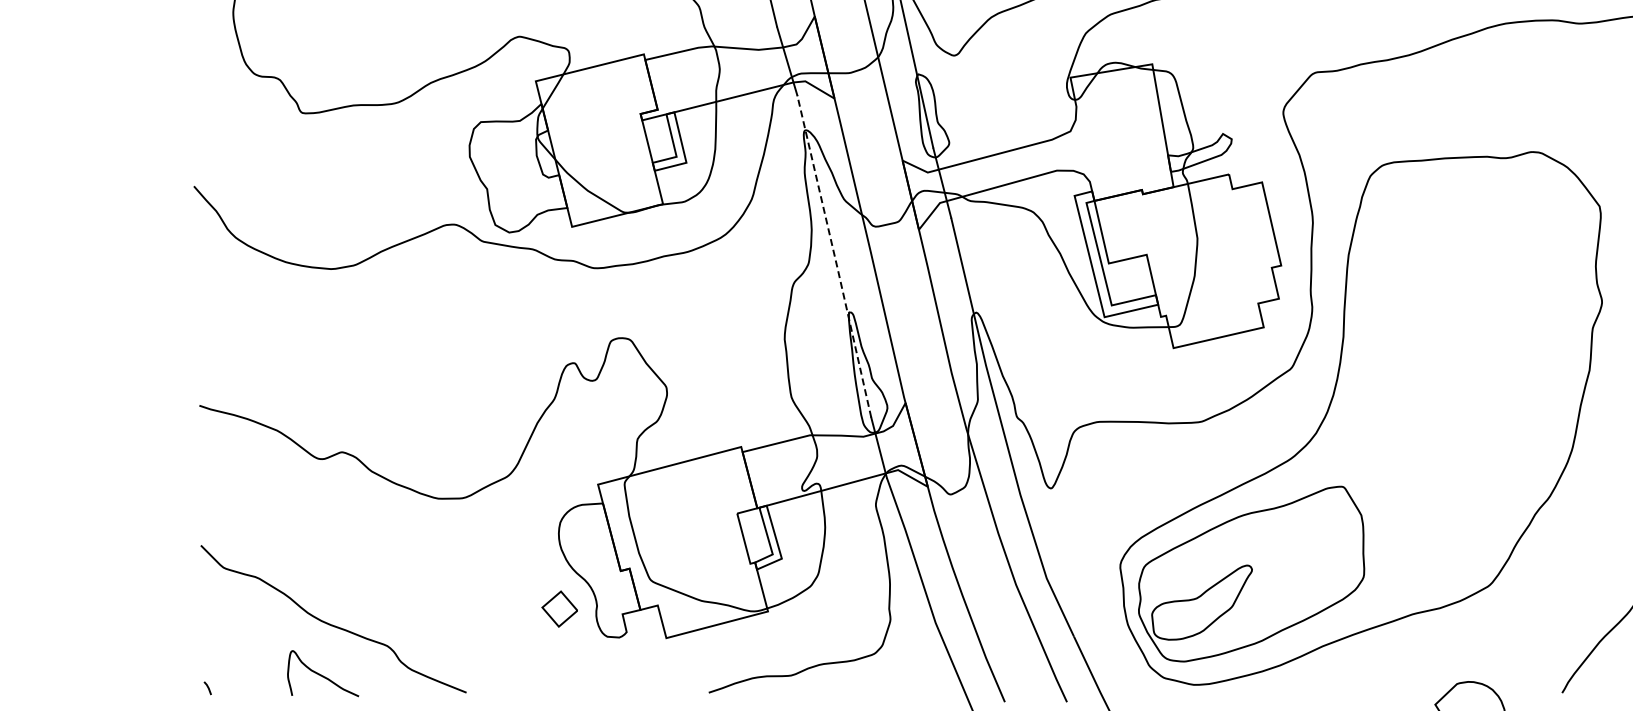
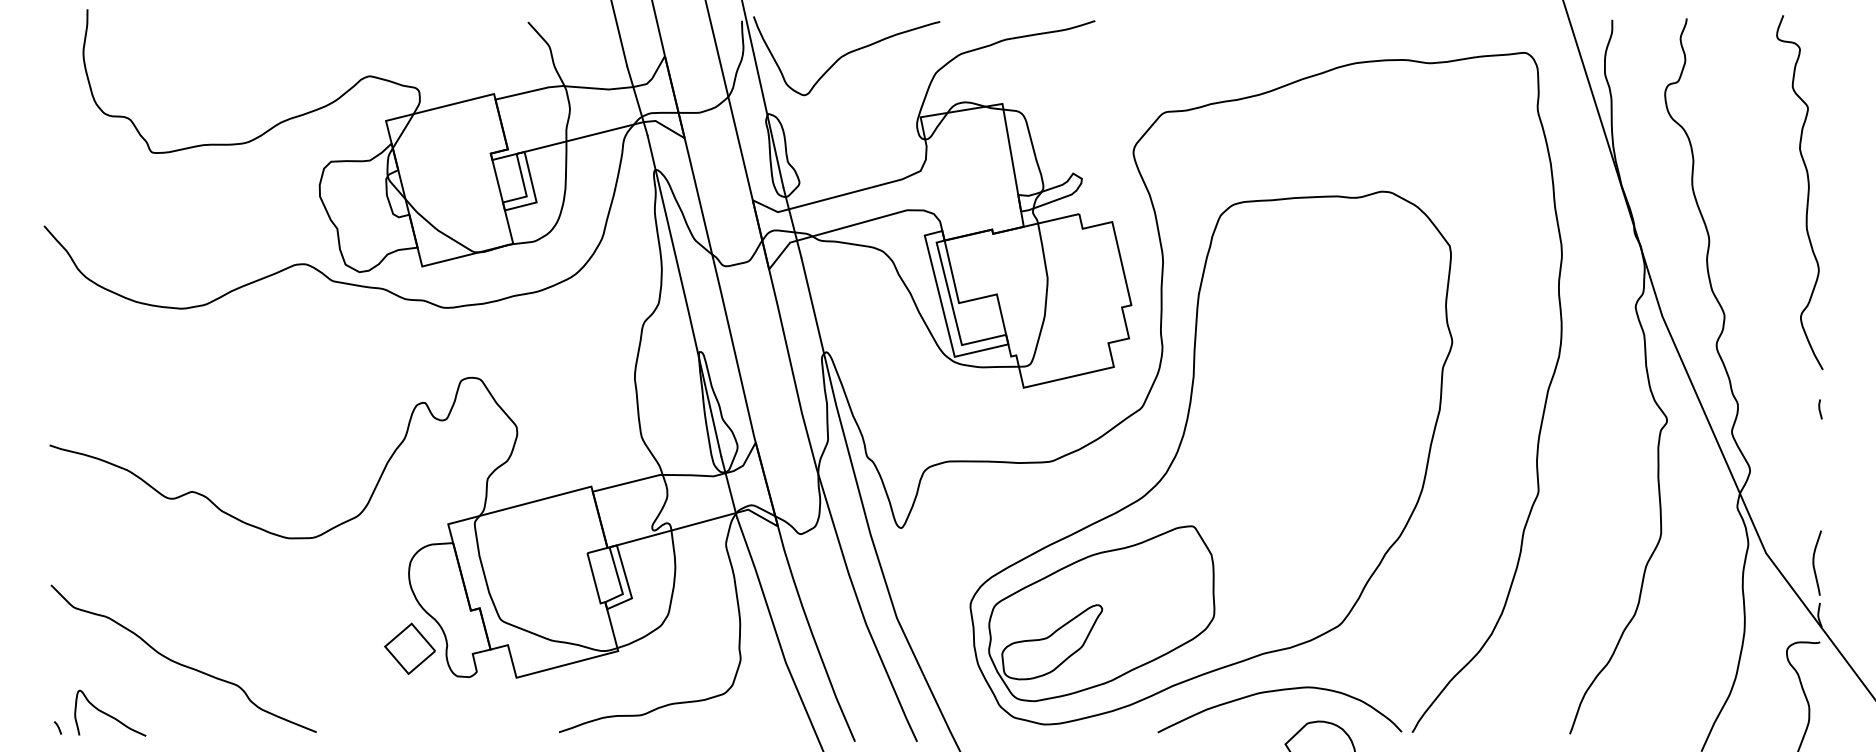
line: (835, 256) -> (685, 296), dashed -> solid
part: (559, 608) -> (409, 648), size x1.43
curve: (1429, 651) -> (1279, 691), added
curve: (322, 674) -> (109, 714), moved

